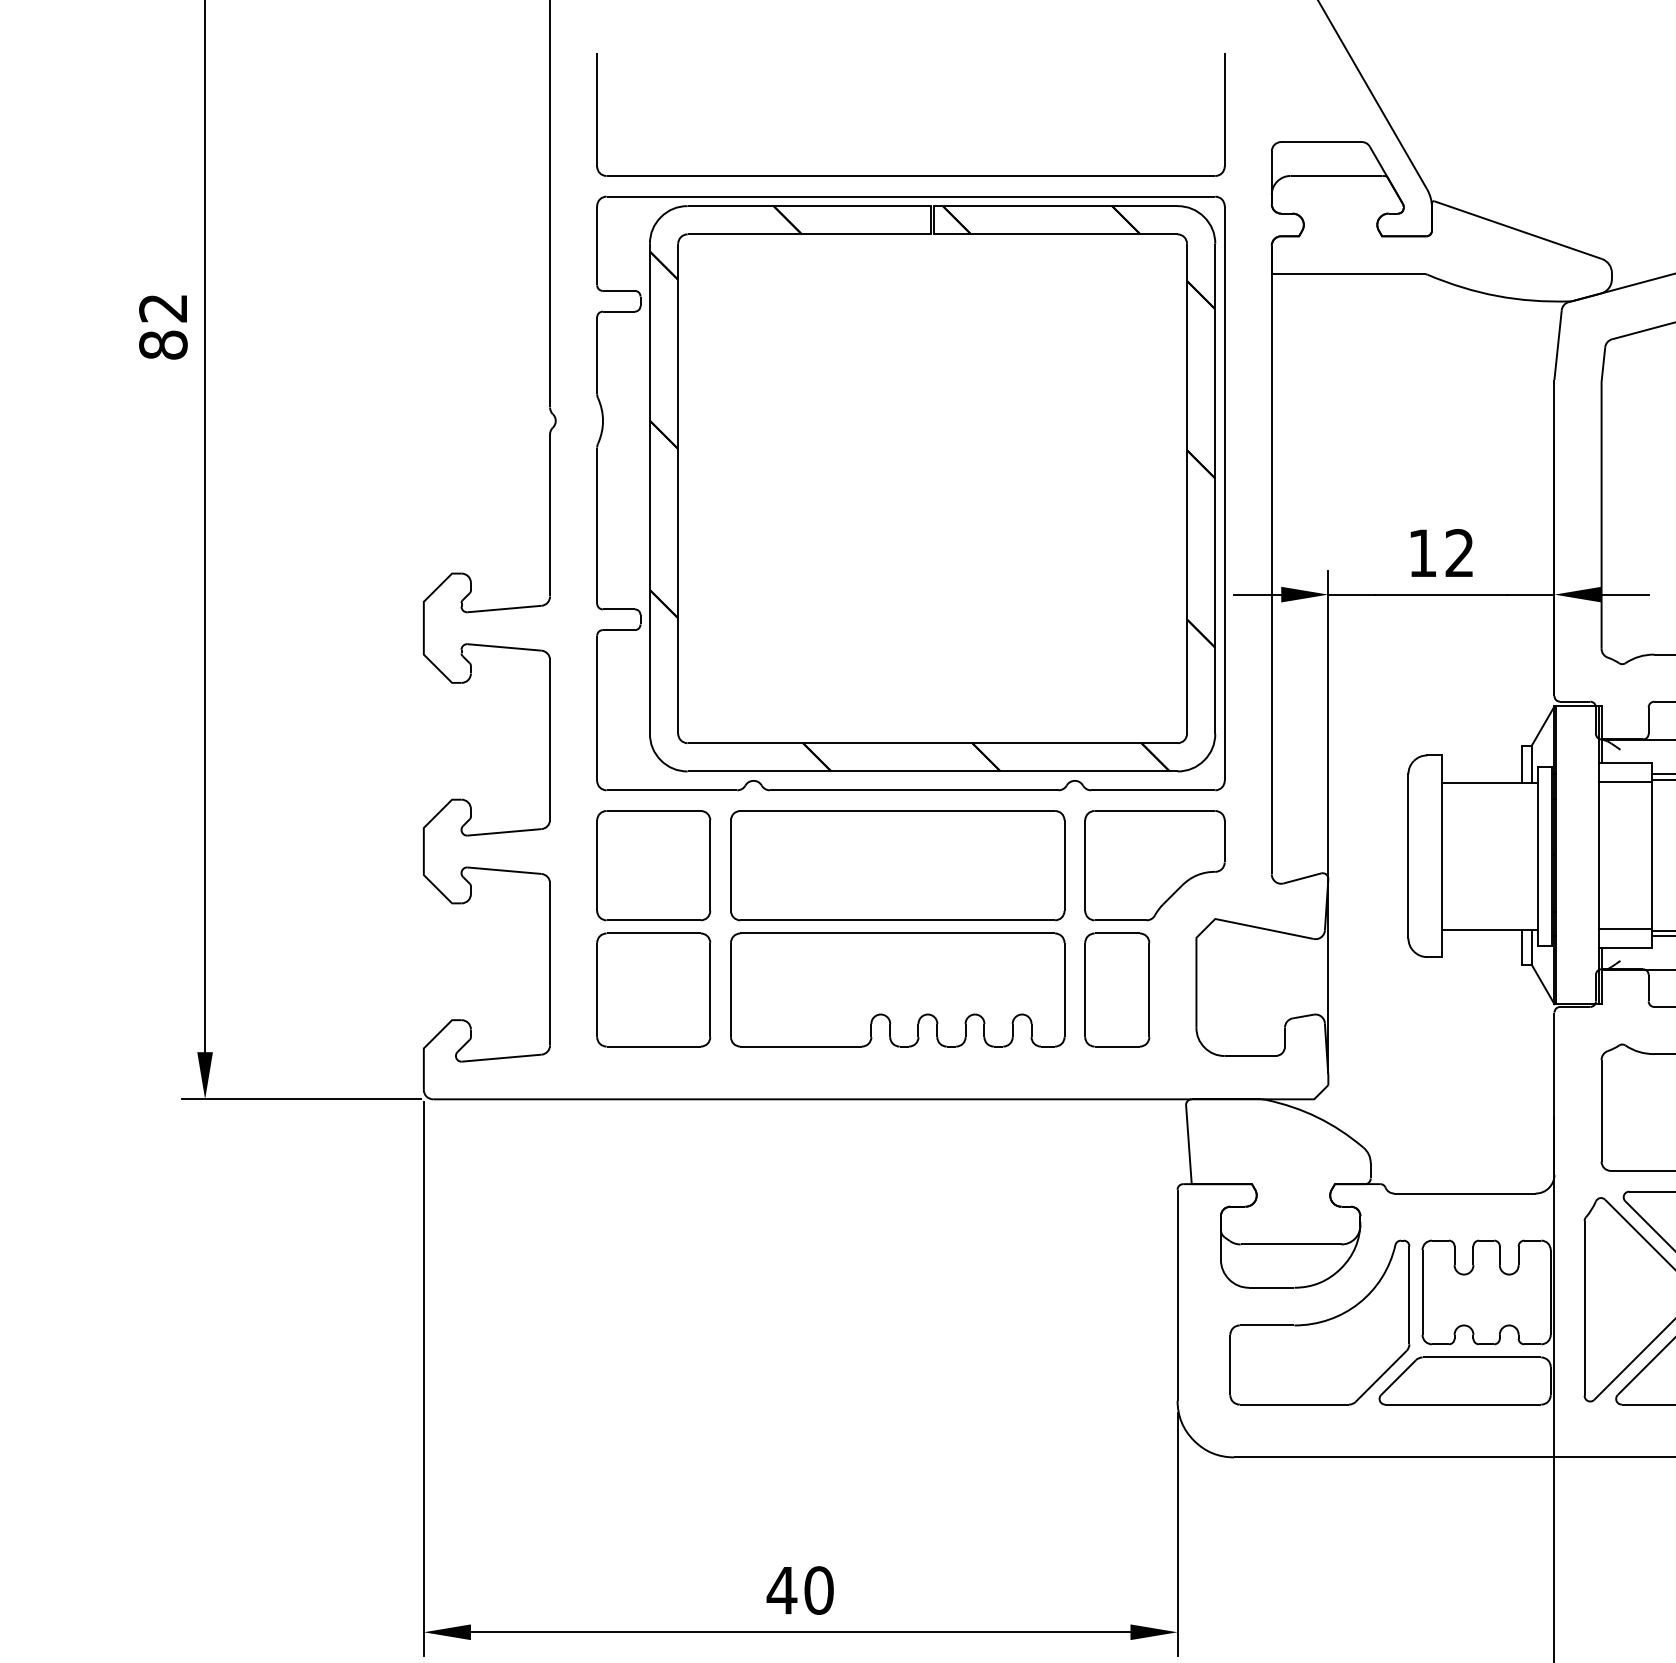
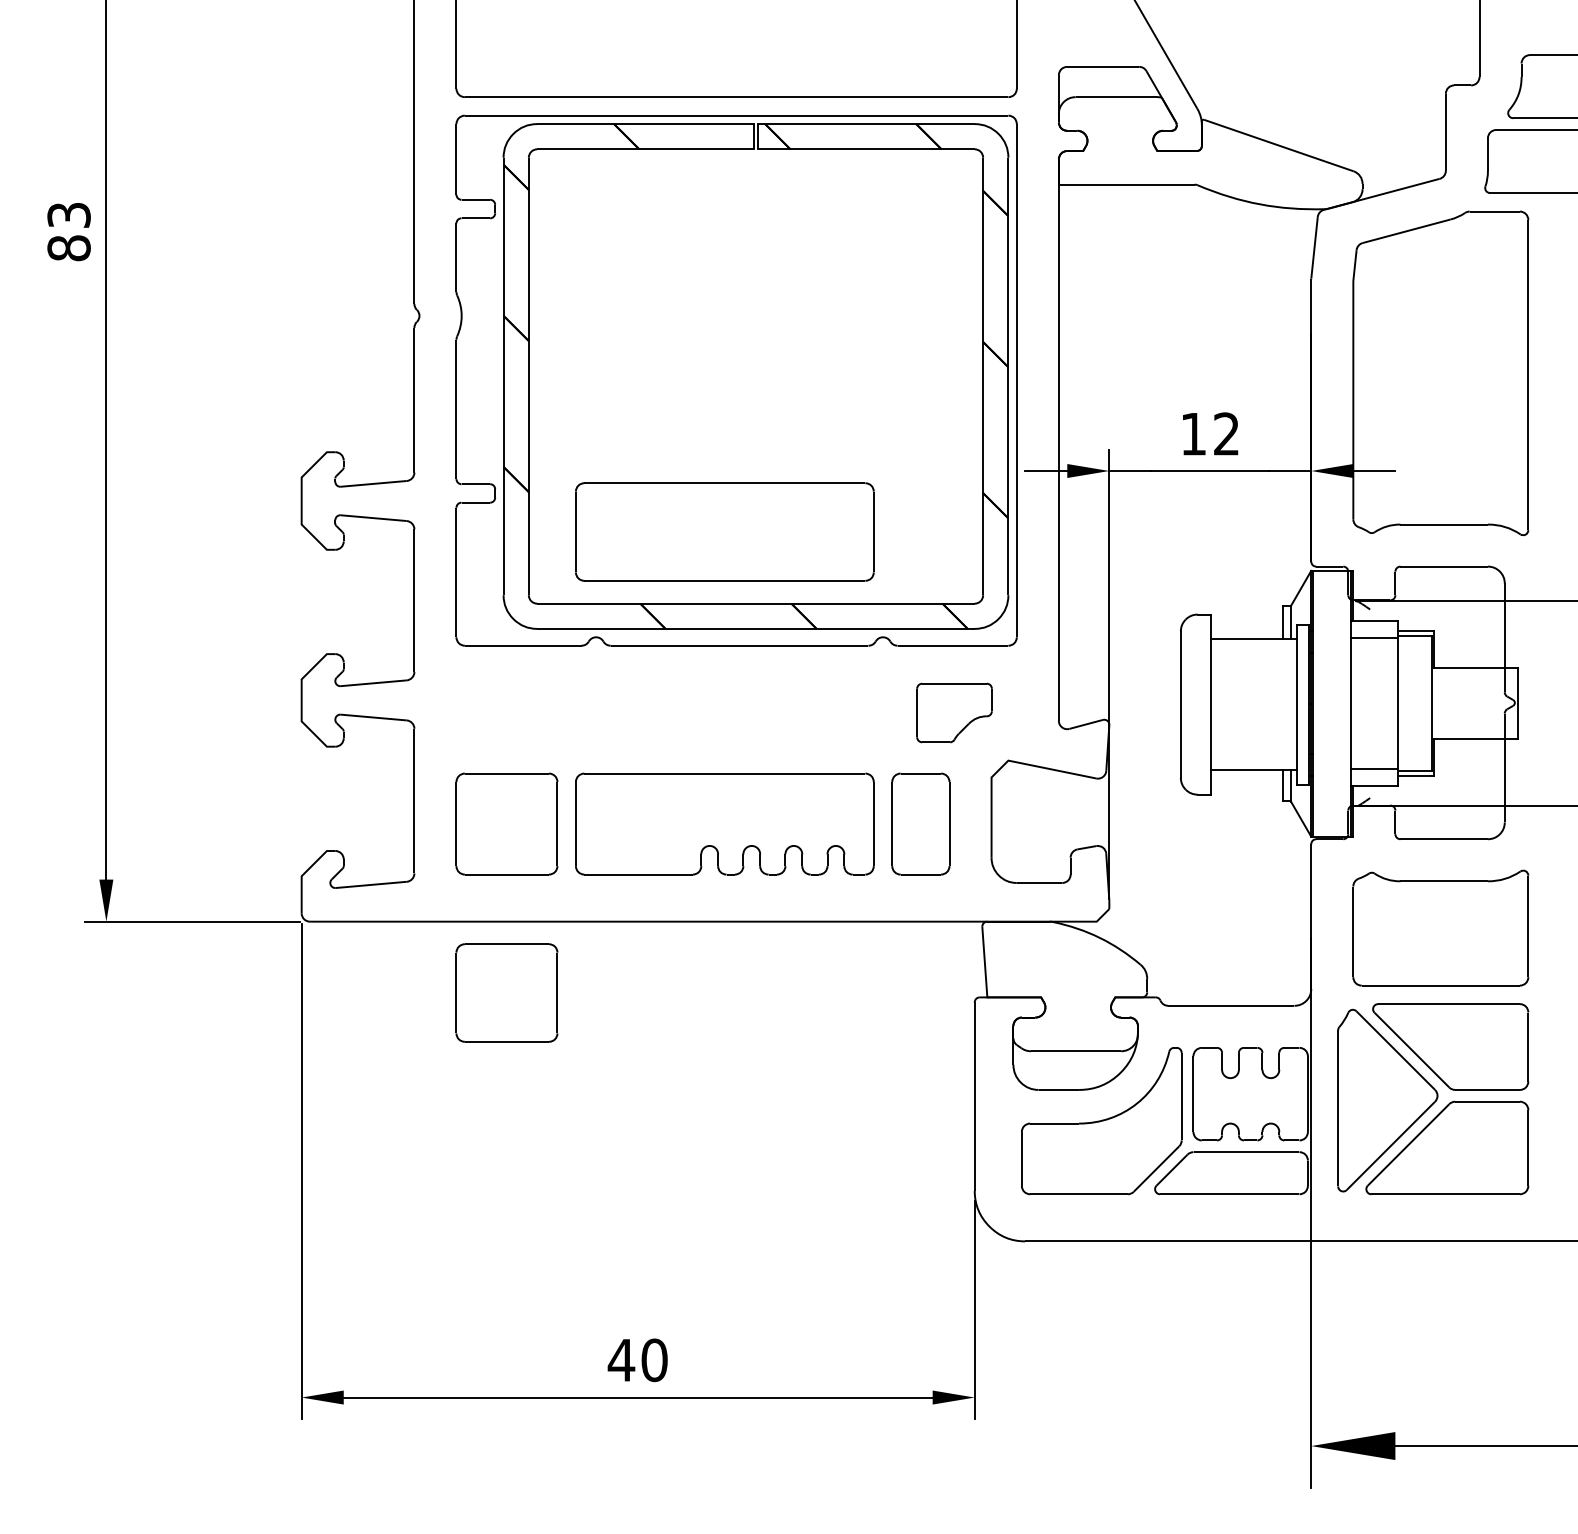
text: (162, 308) -> (68, 215), 82 -> 83
part: (653, 865) -> (506, 992), moved
part: (897, 865) -> (724, 531), moved
part: (1154, 865) -> (954, 712), size x0.6

